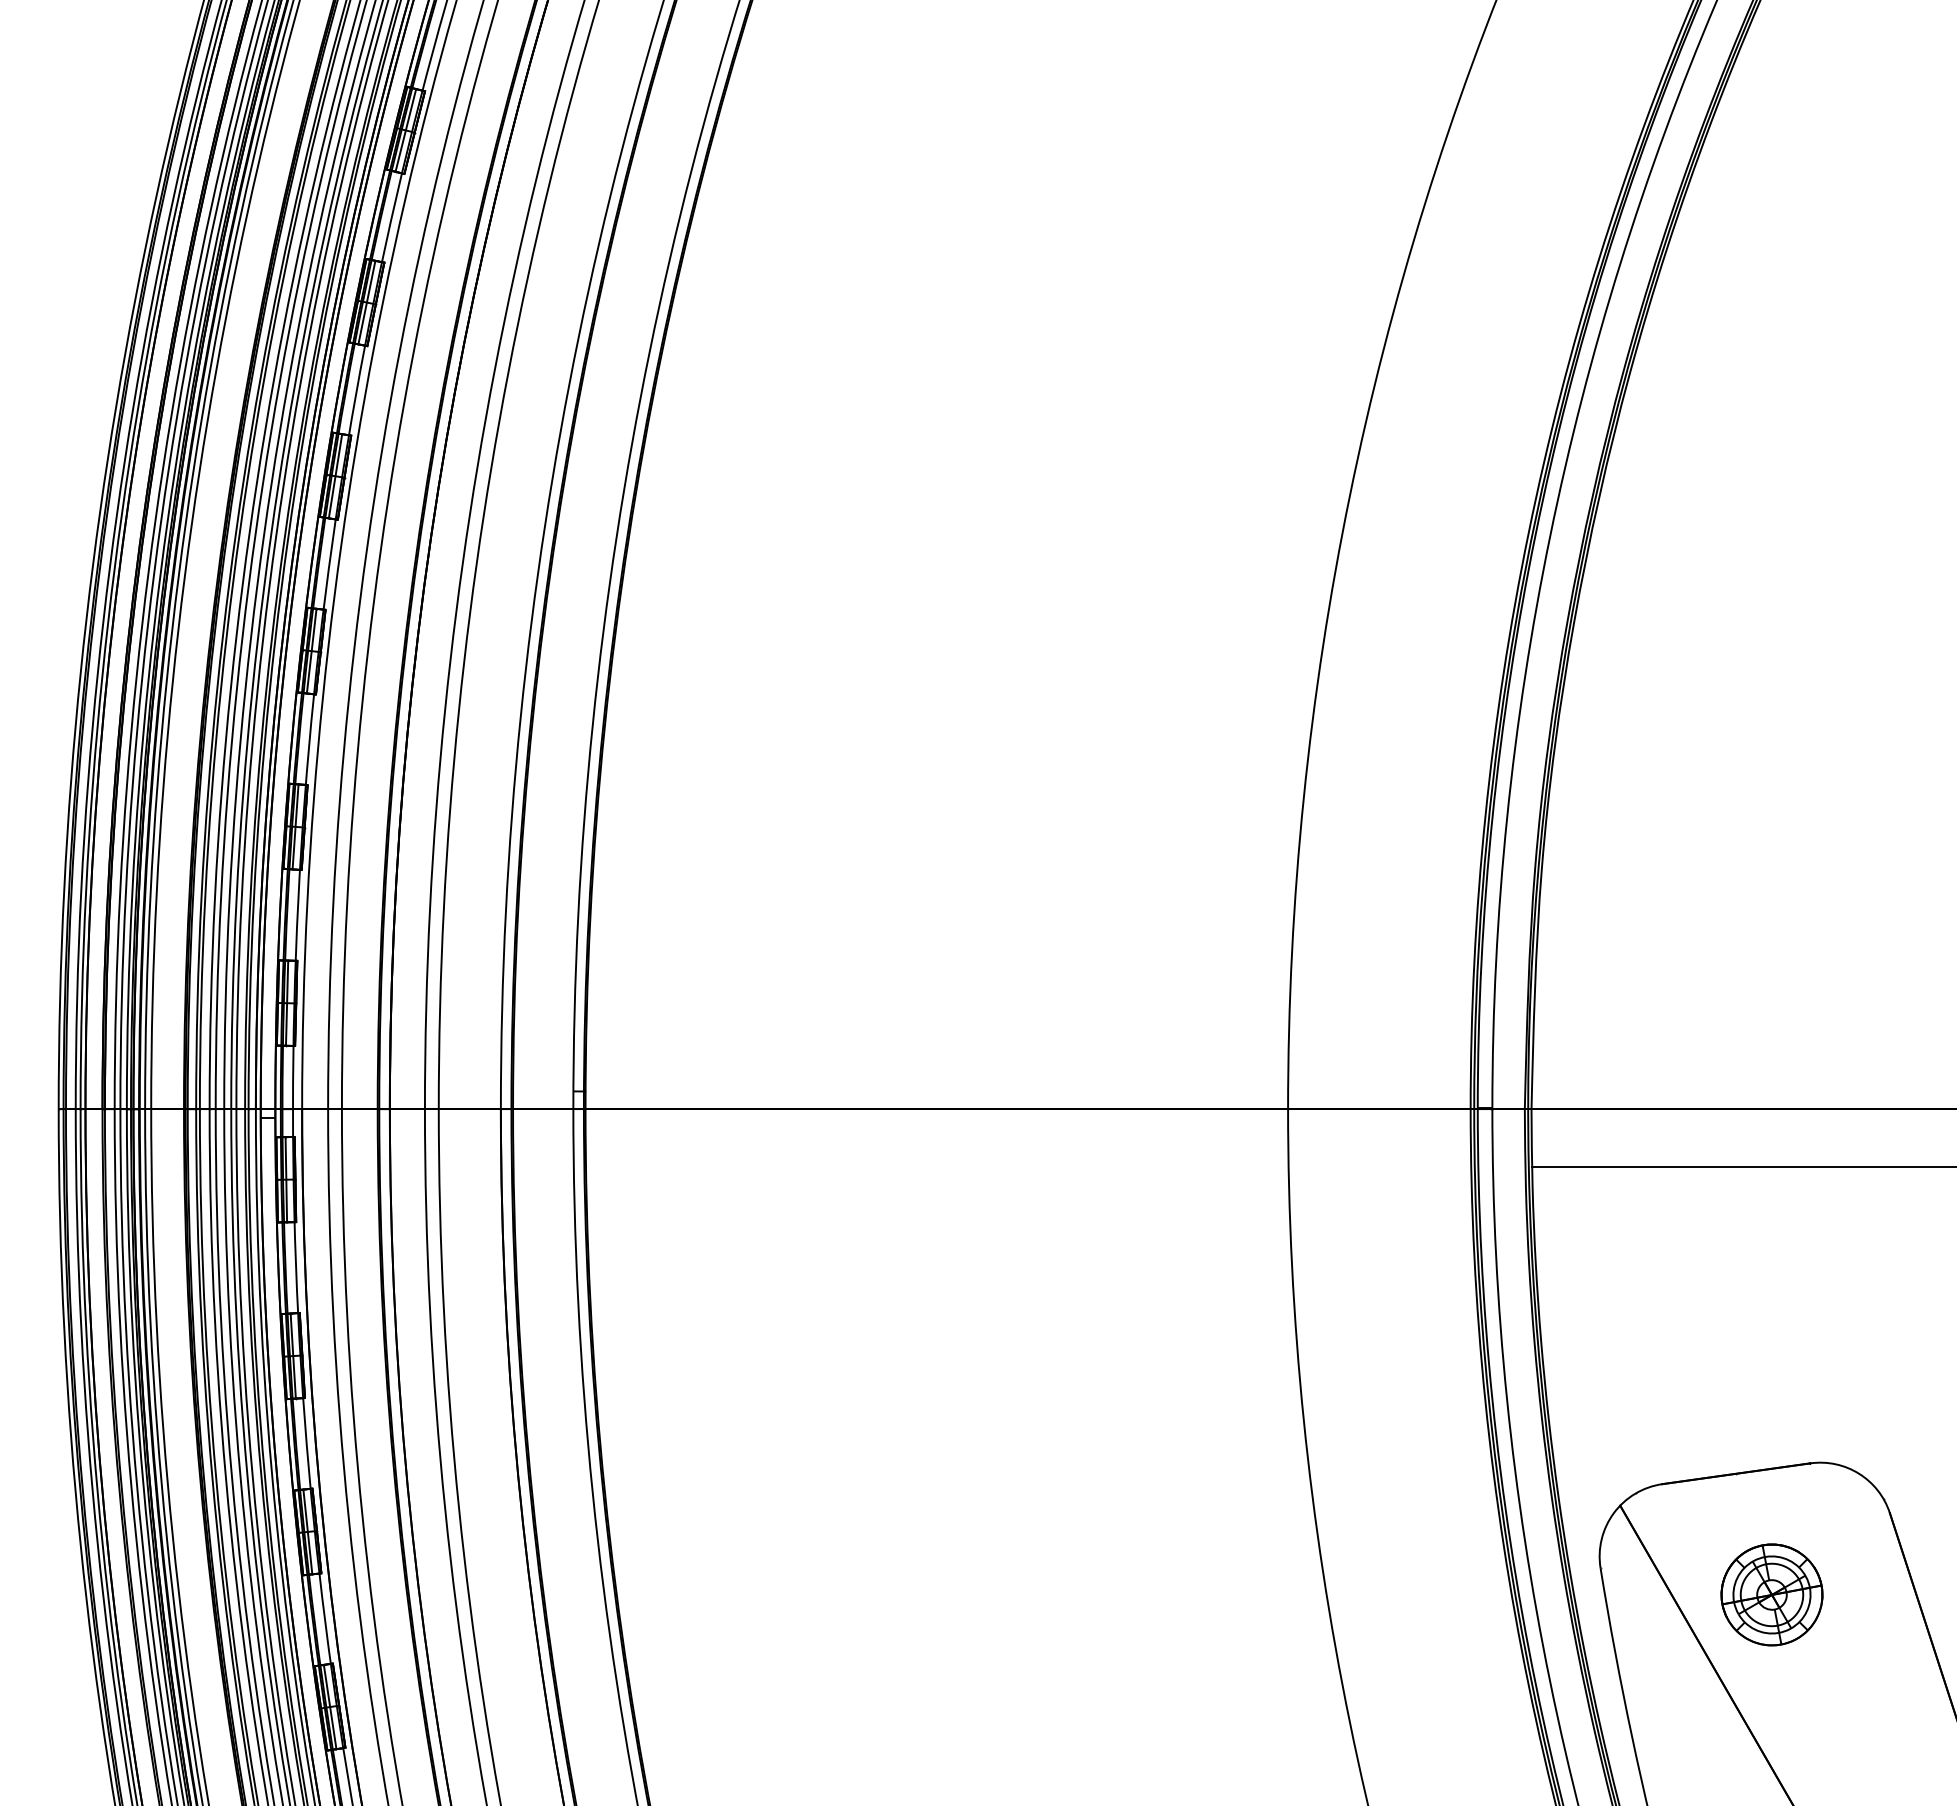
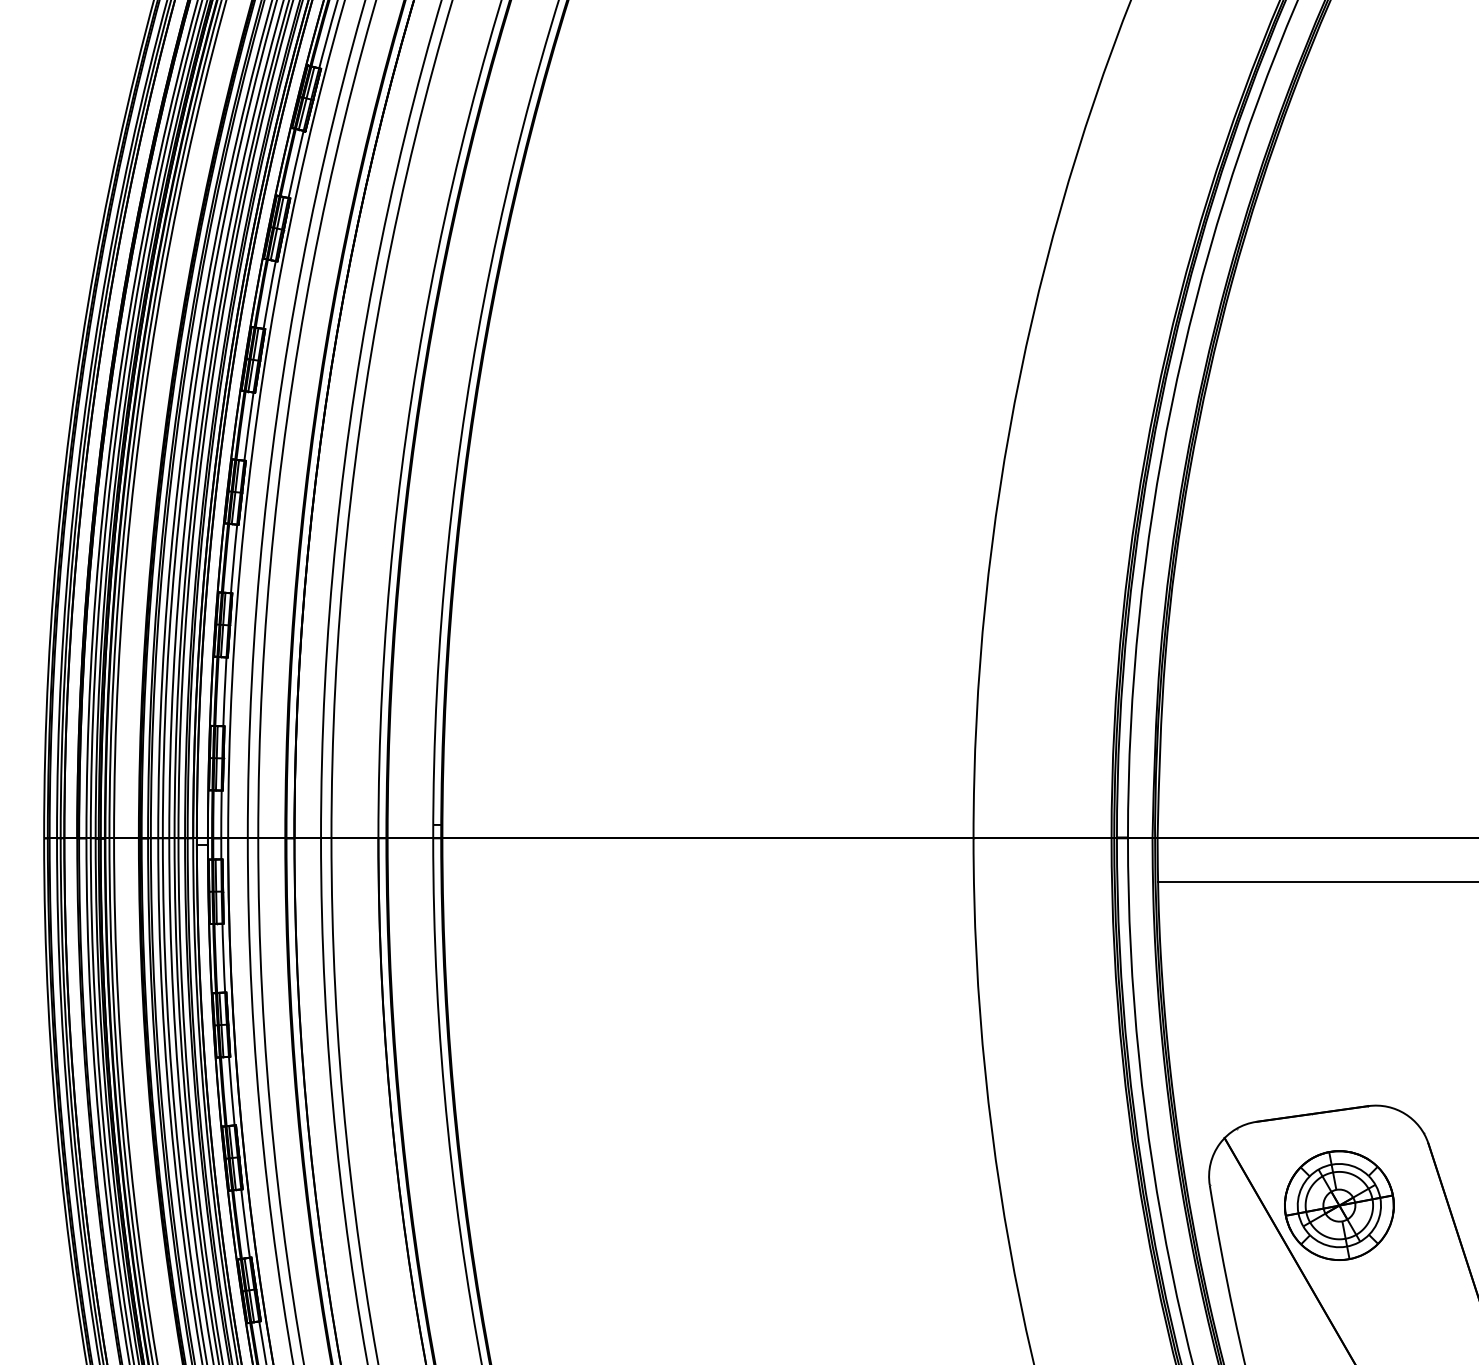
part: (1771, 1594) -> (1339, 1205), size x1.43

